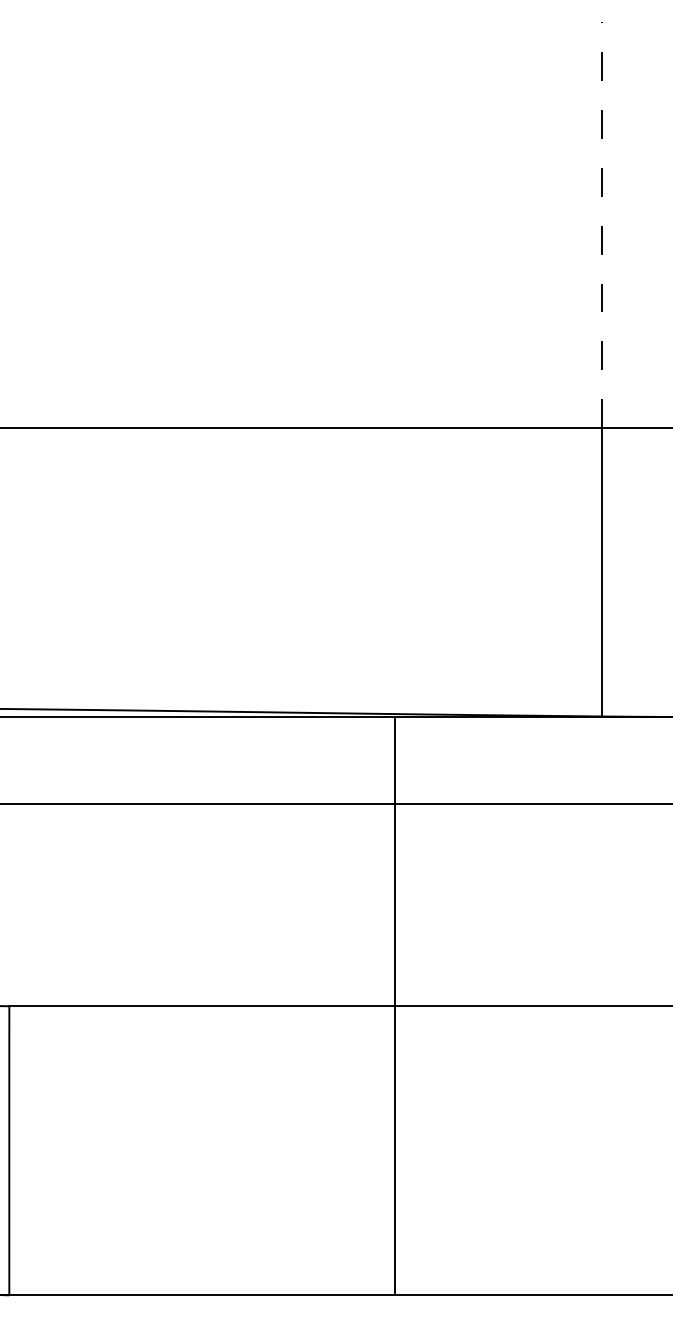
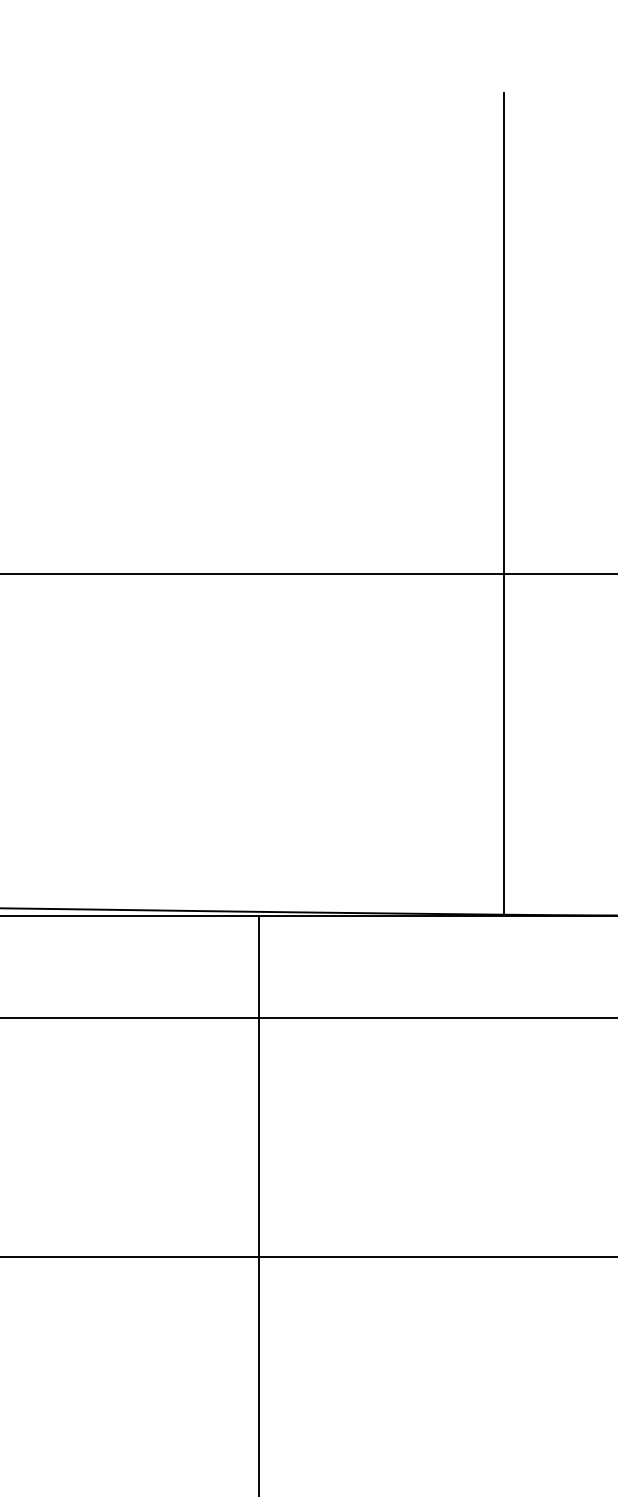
line: (601, 224) -> (503, 333), dashed -> solid

